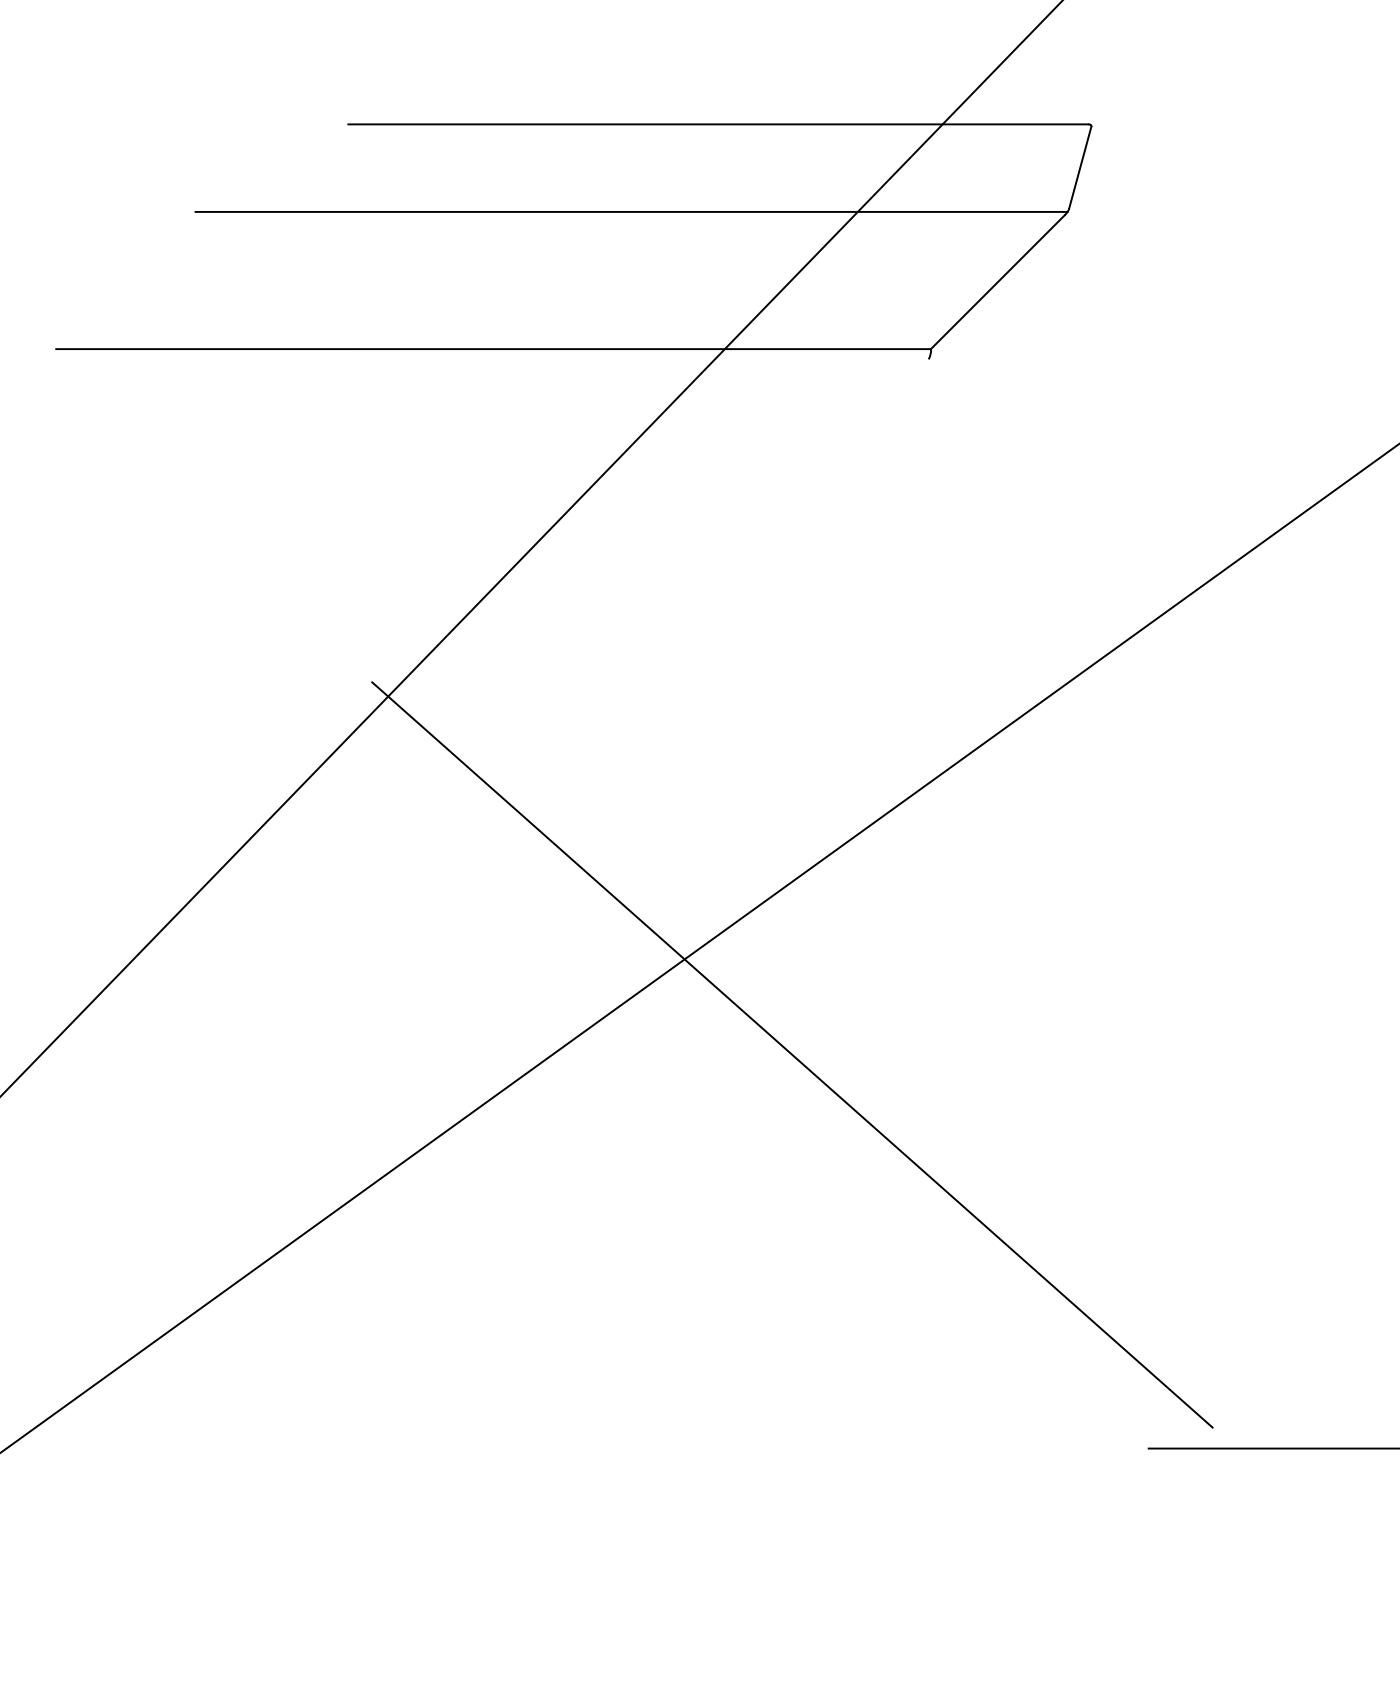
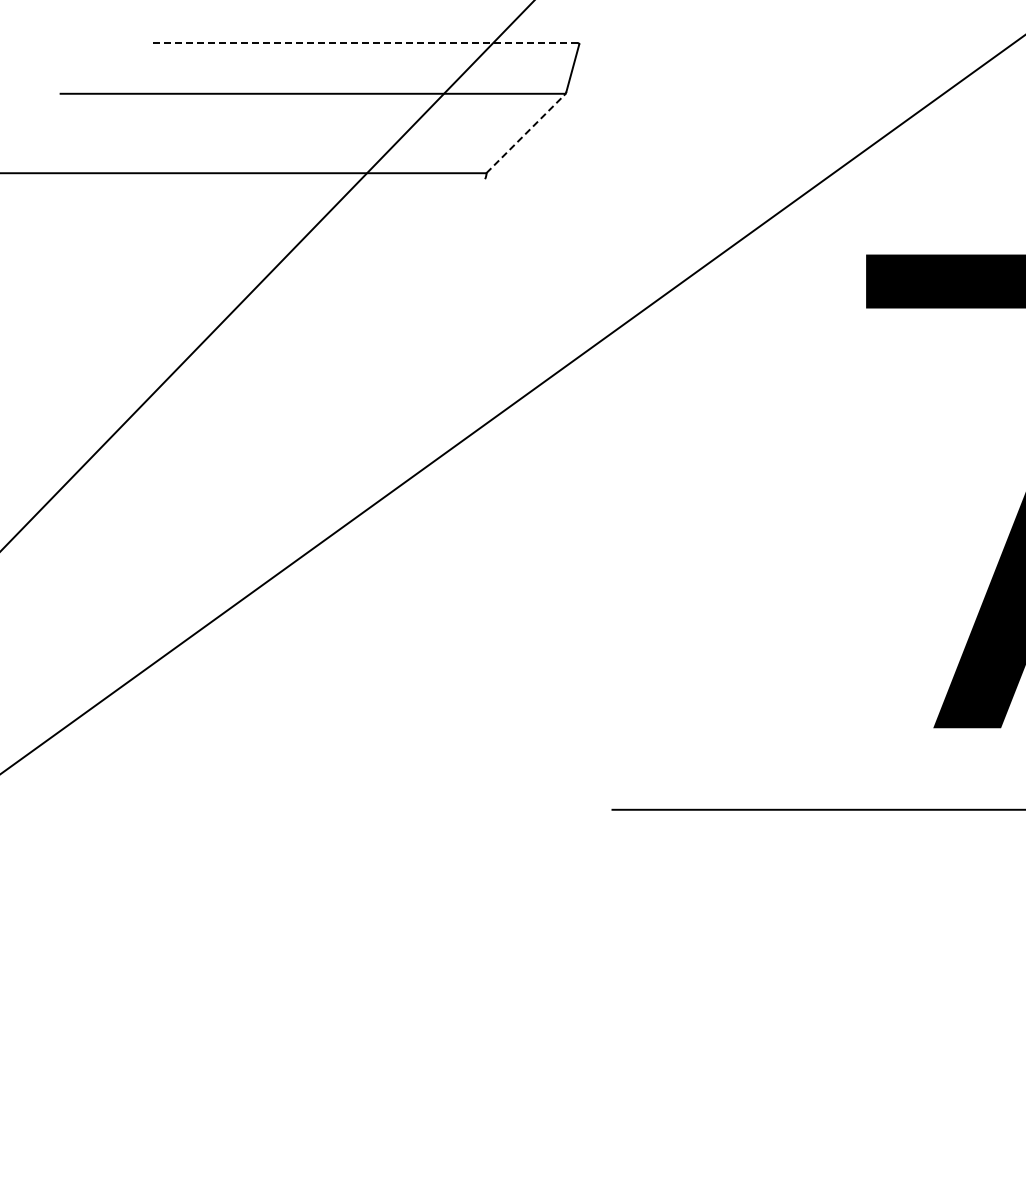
line: (716, 125) -> (362, 43), solid -> dashed
line: (998, 282) -> (525, 134), solid -> dashed
line: (791, 1054) -> (405, 581), removed

